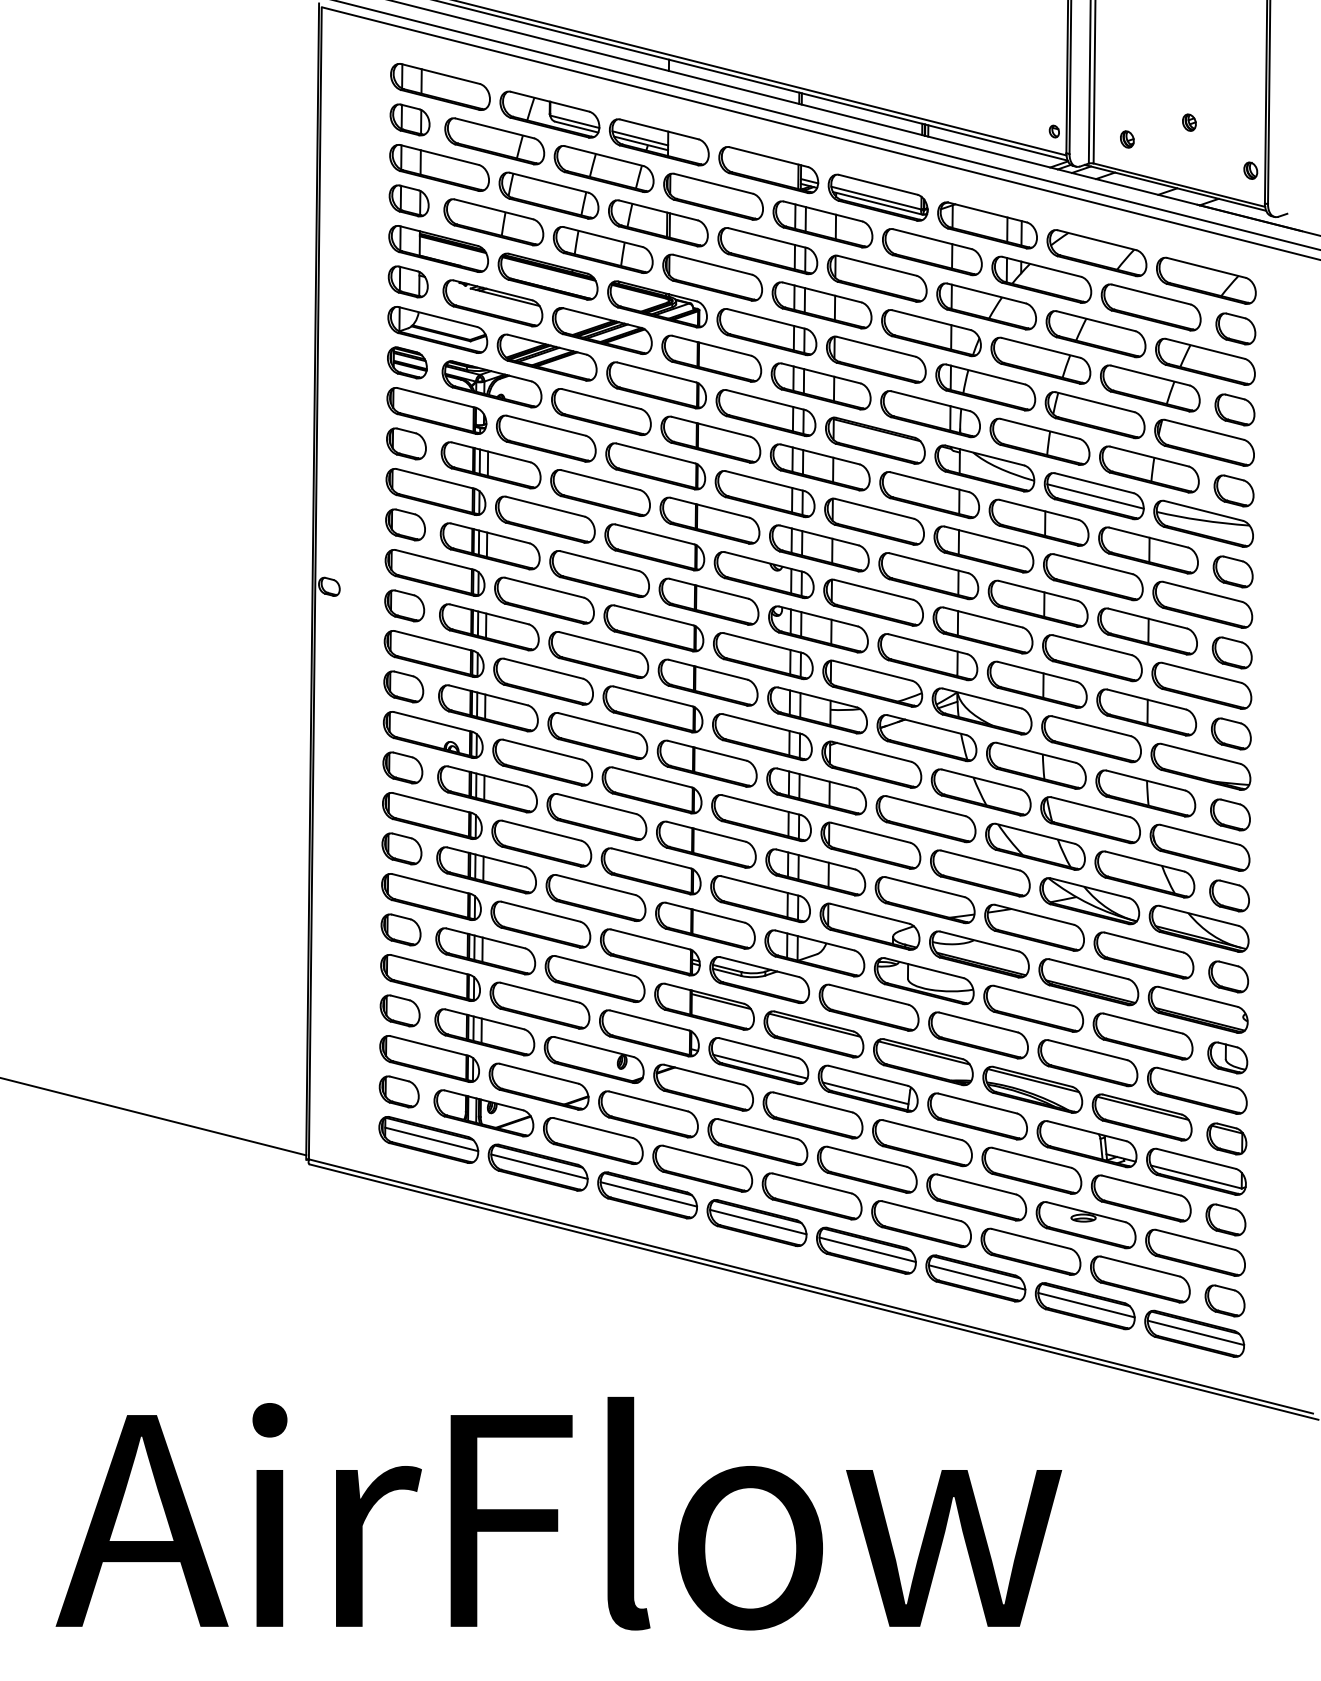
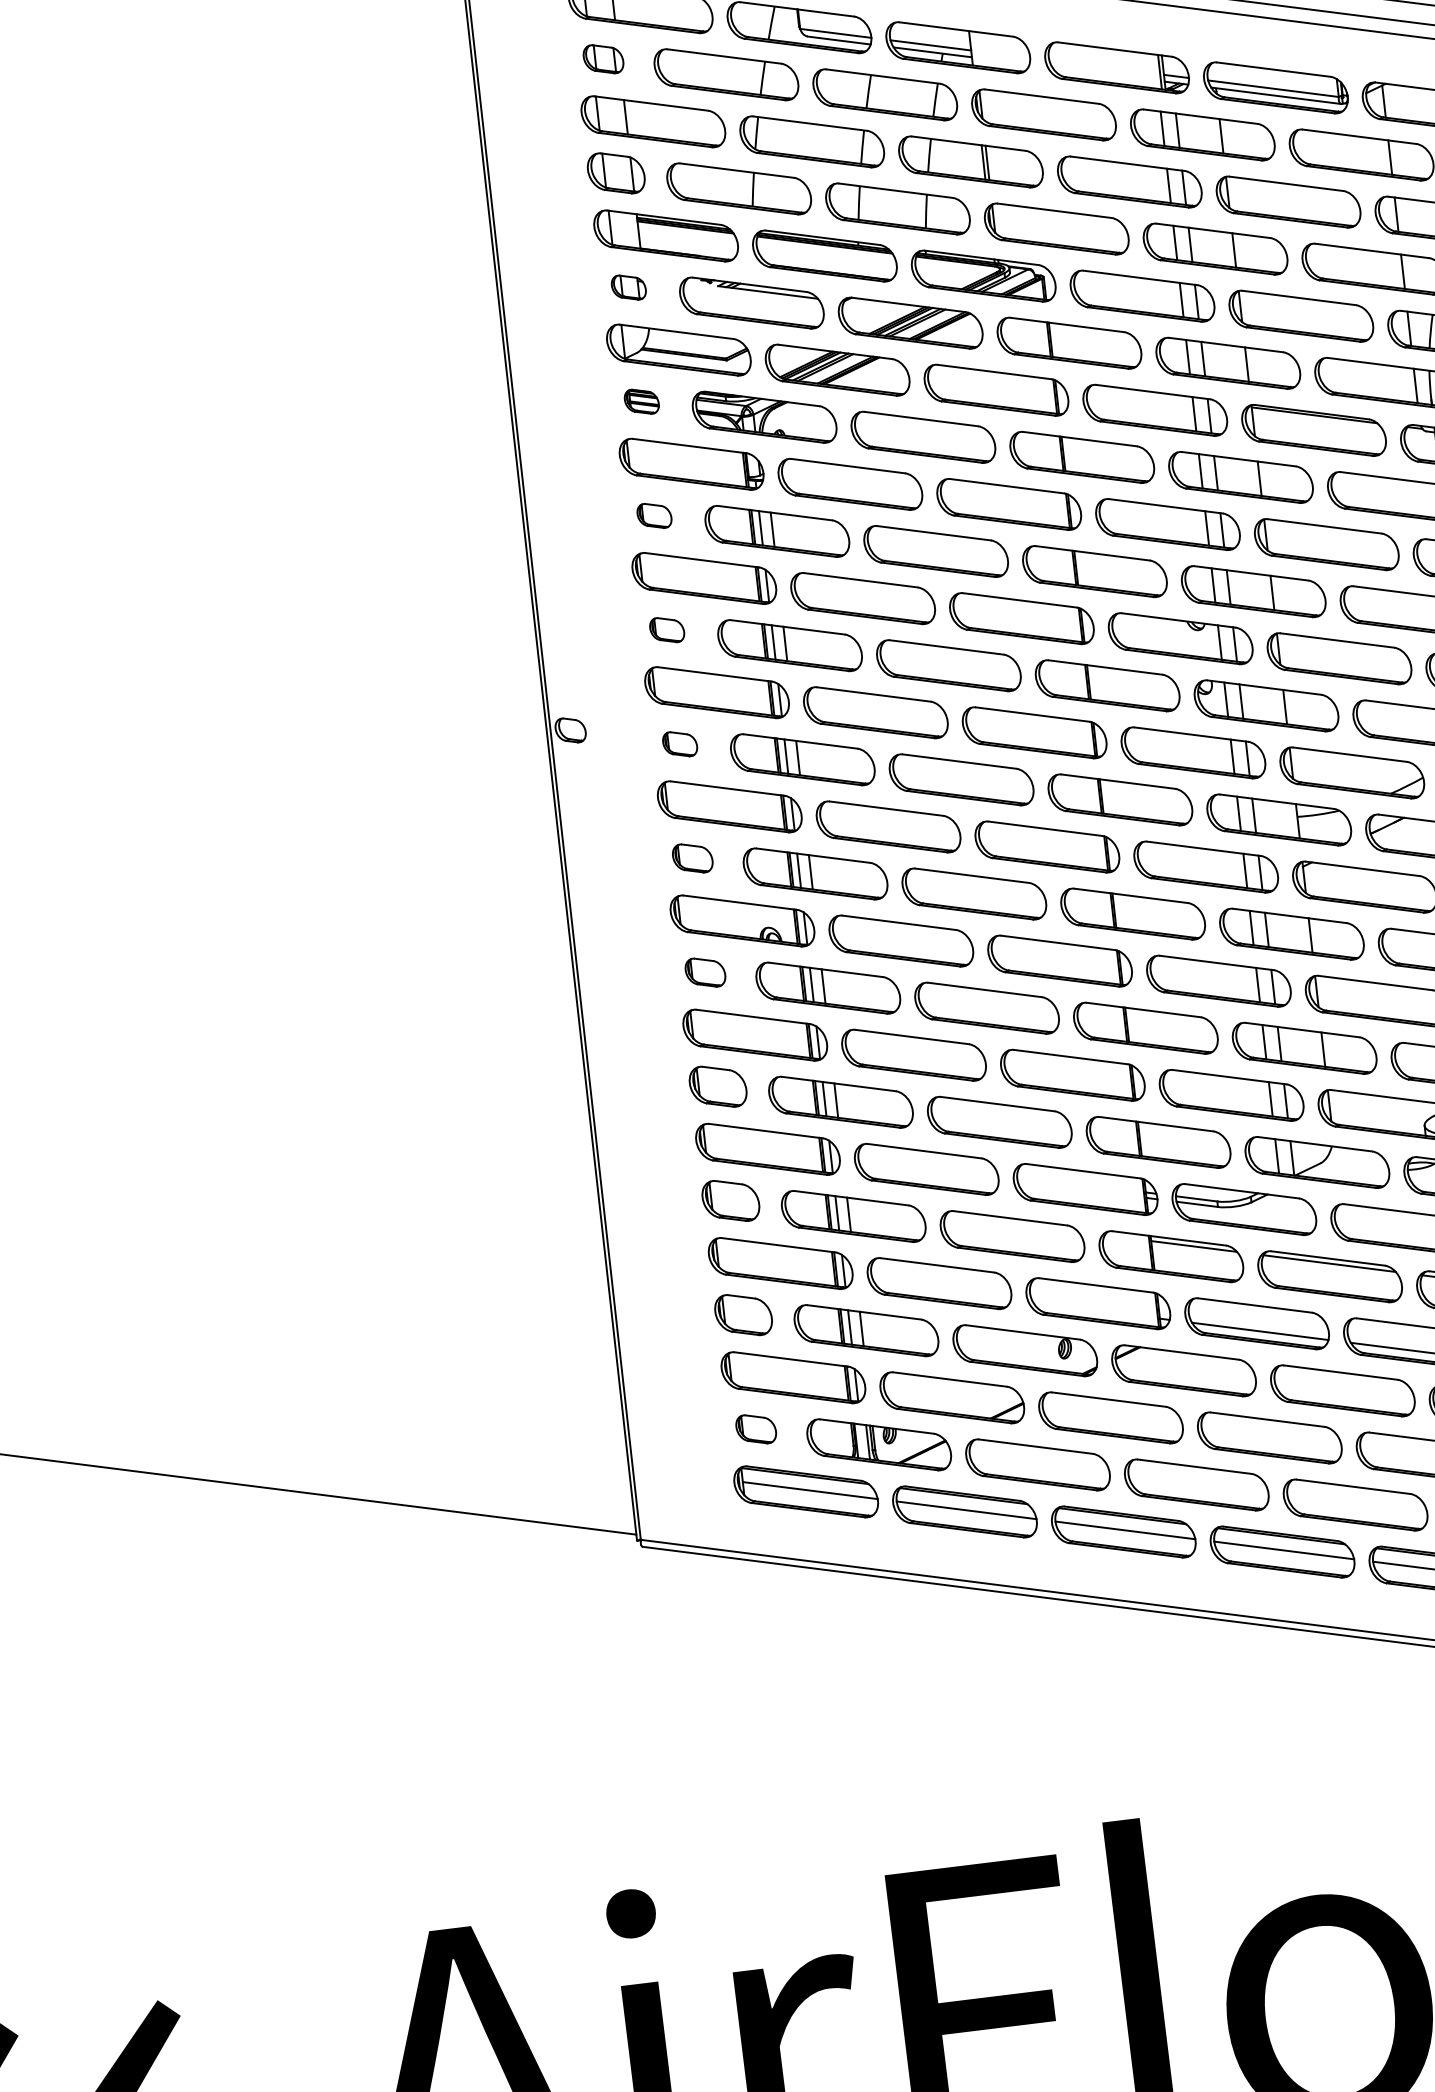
part: (409, 119) -> (602, 58), size x0.7
part: (407, 281) -> (627, 287), size x0.6
part: (407, 362) -> (641, 401), size x0.6
part: (406, 443) -> (654, 515), size x0.6
part: (405, 524) -> (667, 629), size x0.6
part: (404, 605) -> (679, 743), size x0.6
part: (403, 686) -> (692, 857), size x0.7
part: (402, 767) -> (704, 972), size x0.7
part: (398, 1091) -> (755, 1428), size x0.7

